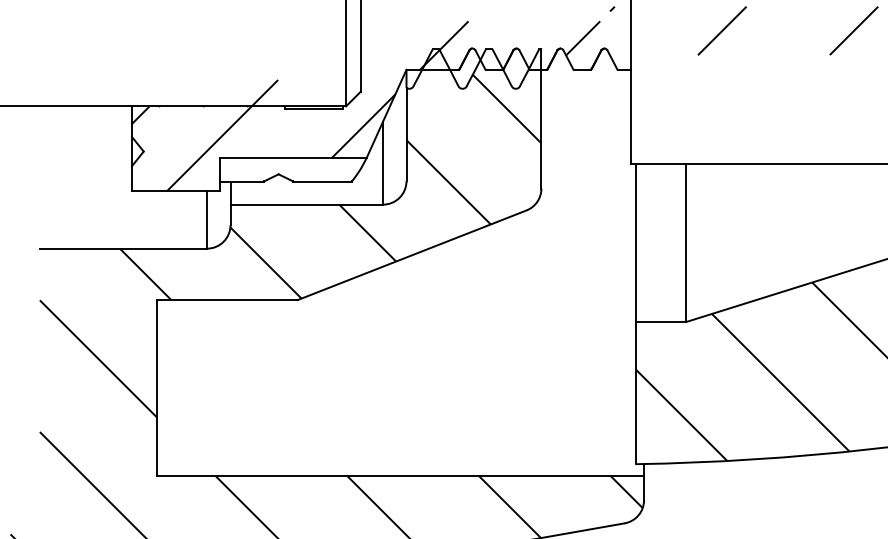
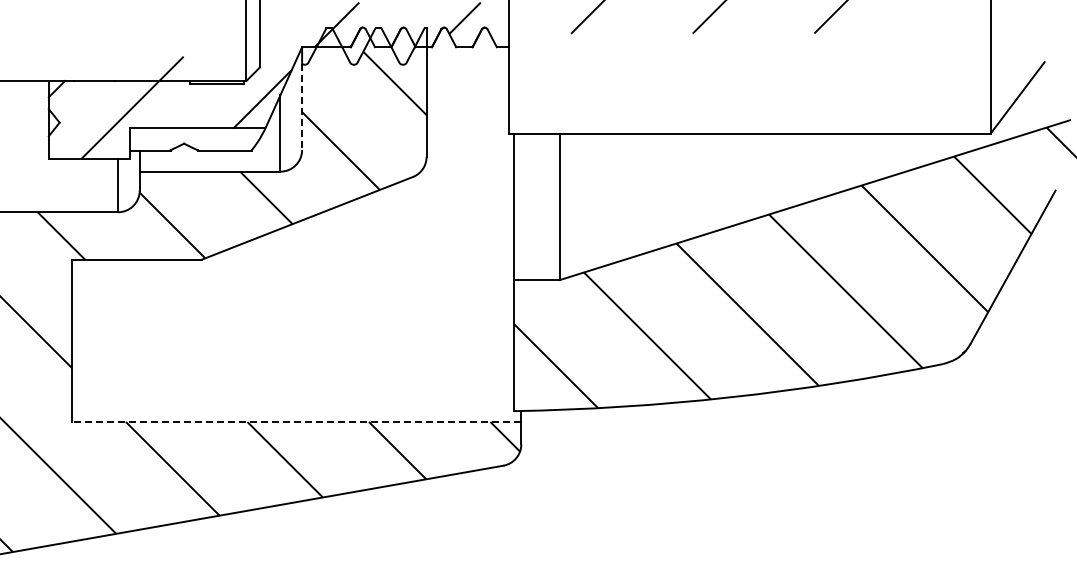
line: (406, 135) -> (302, 107), solid -> dashed
line: (400, 476) -> (296, 422), solid -> dashed

